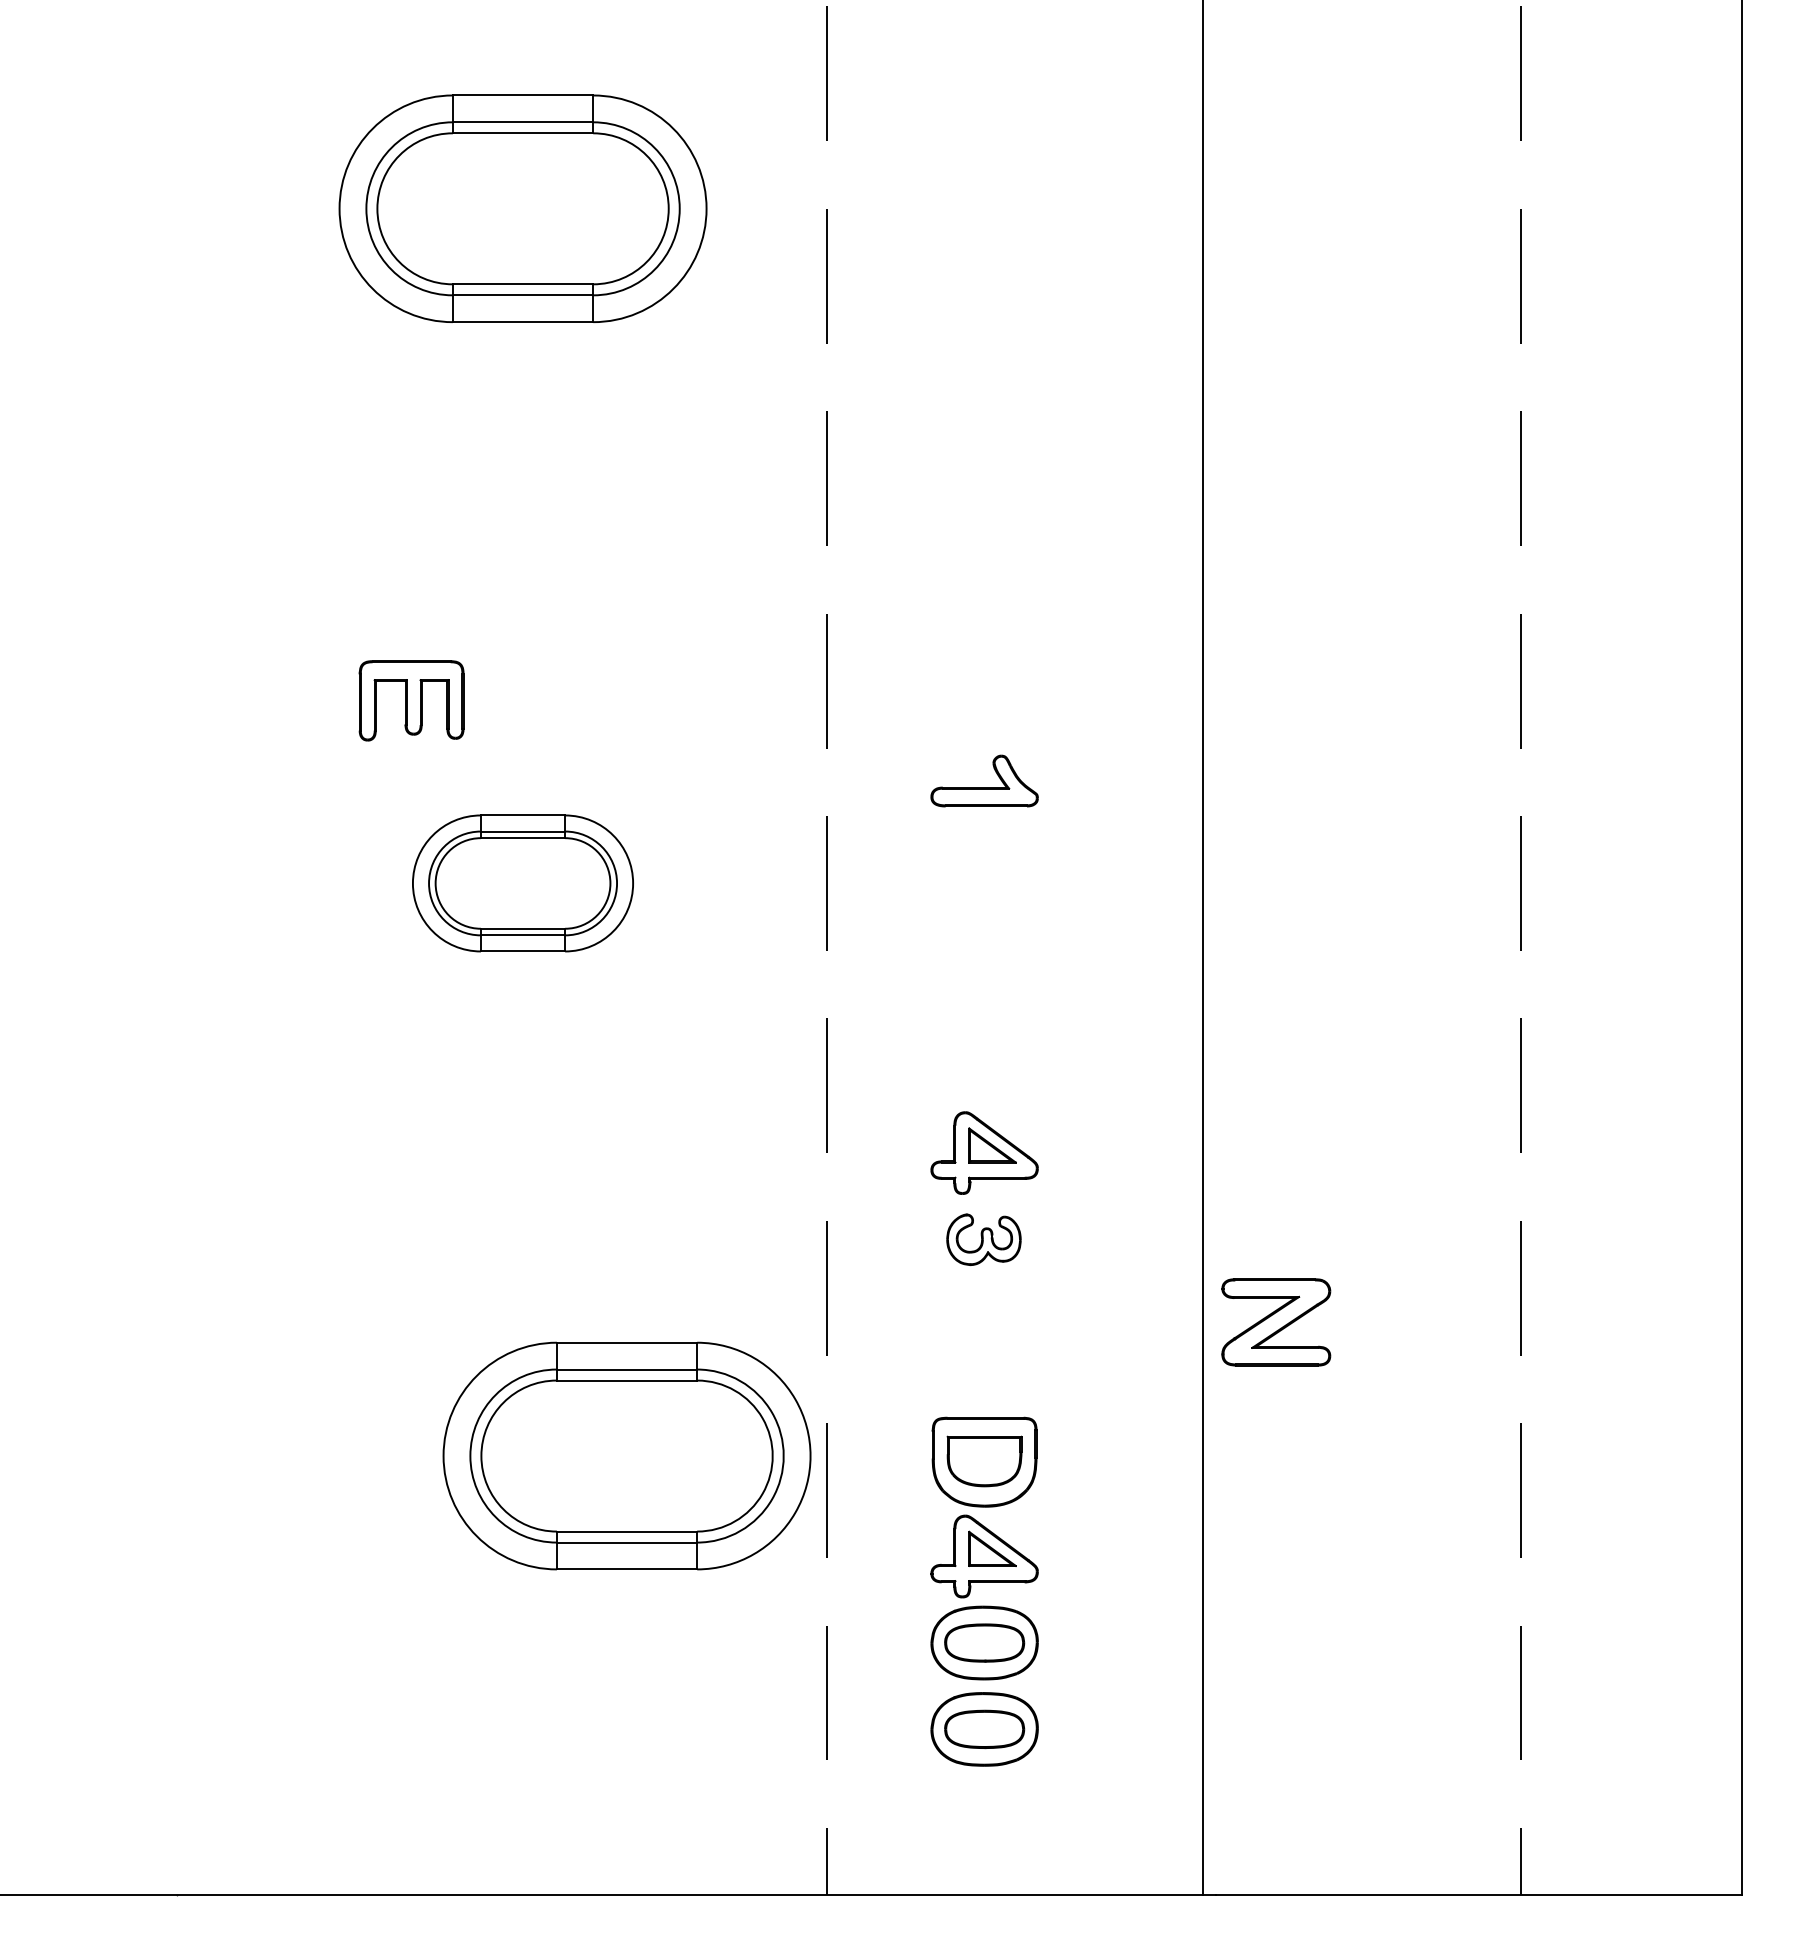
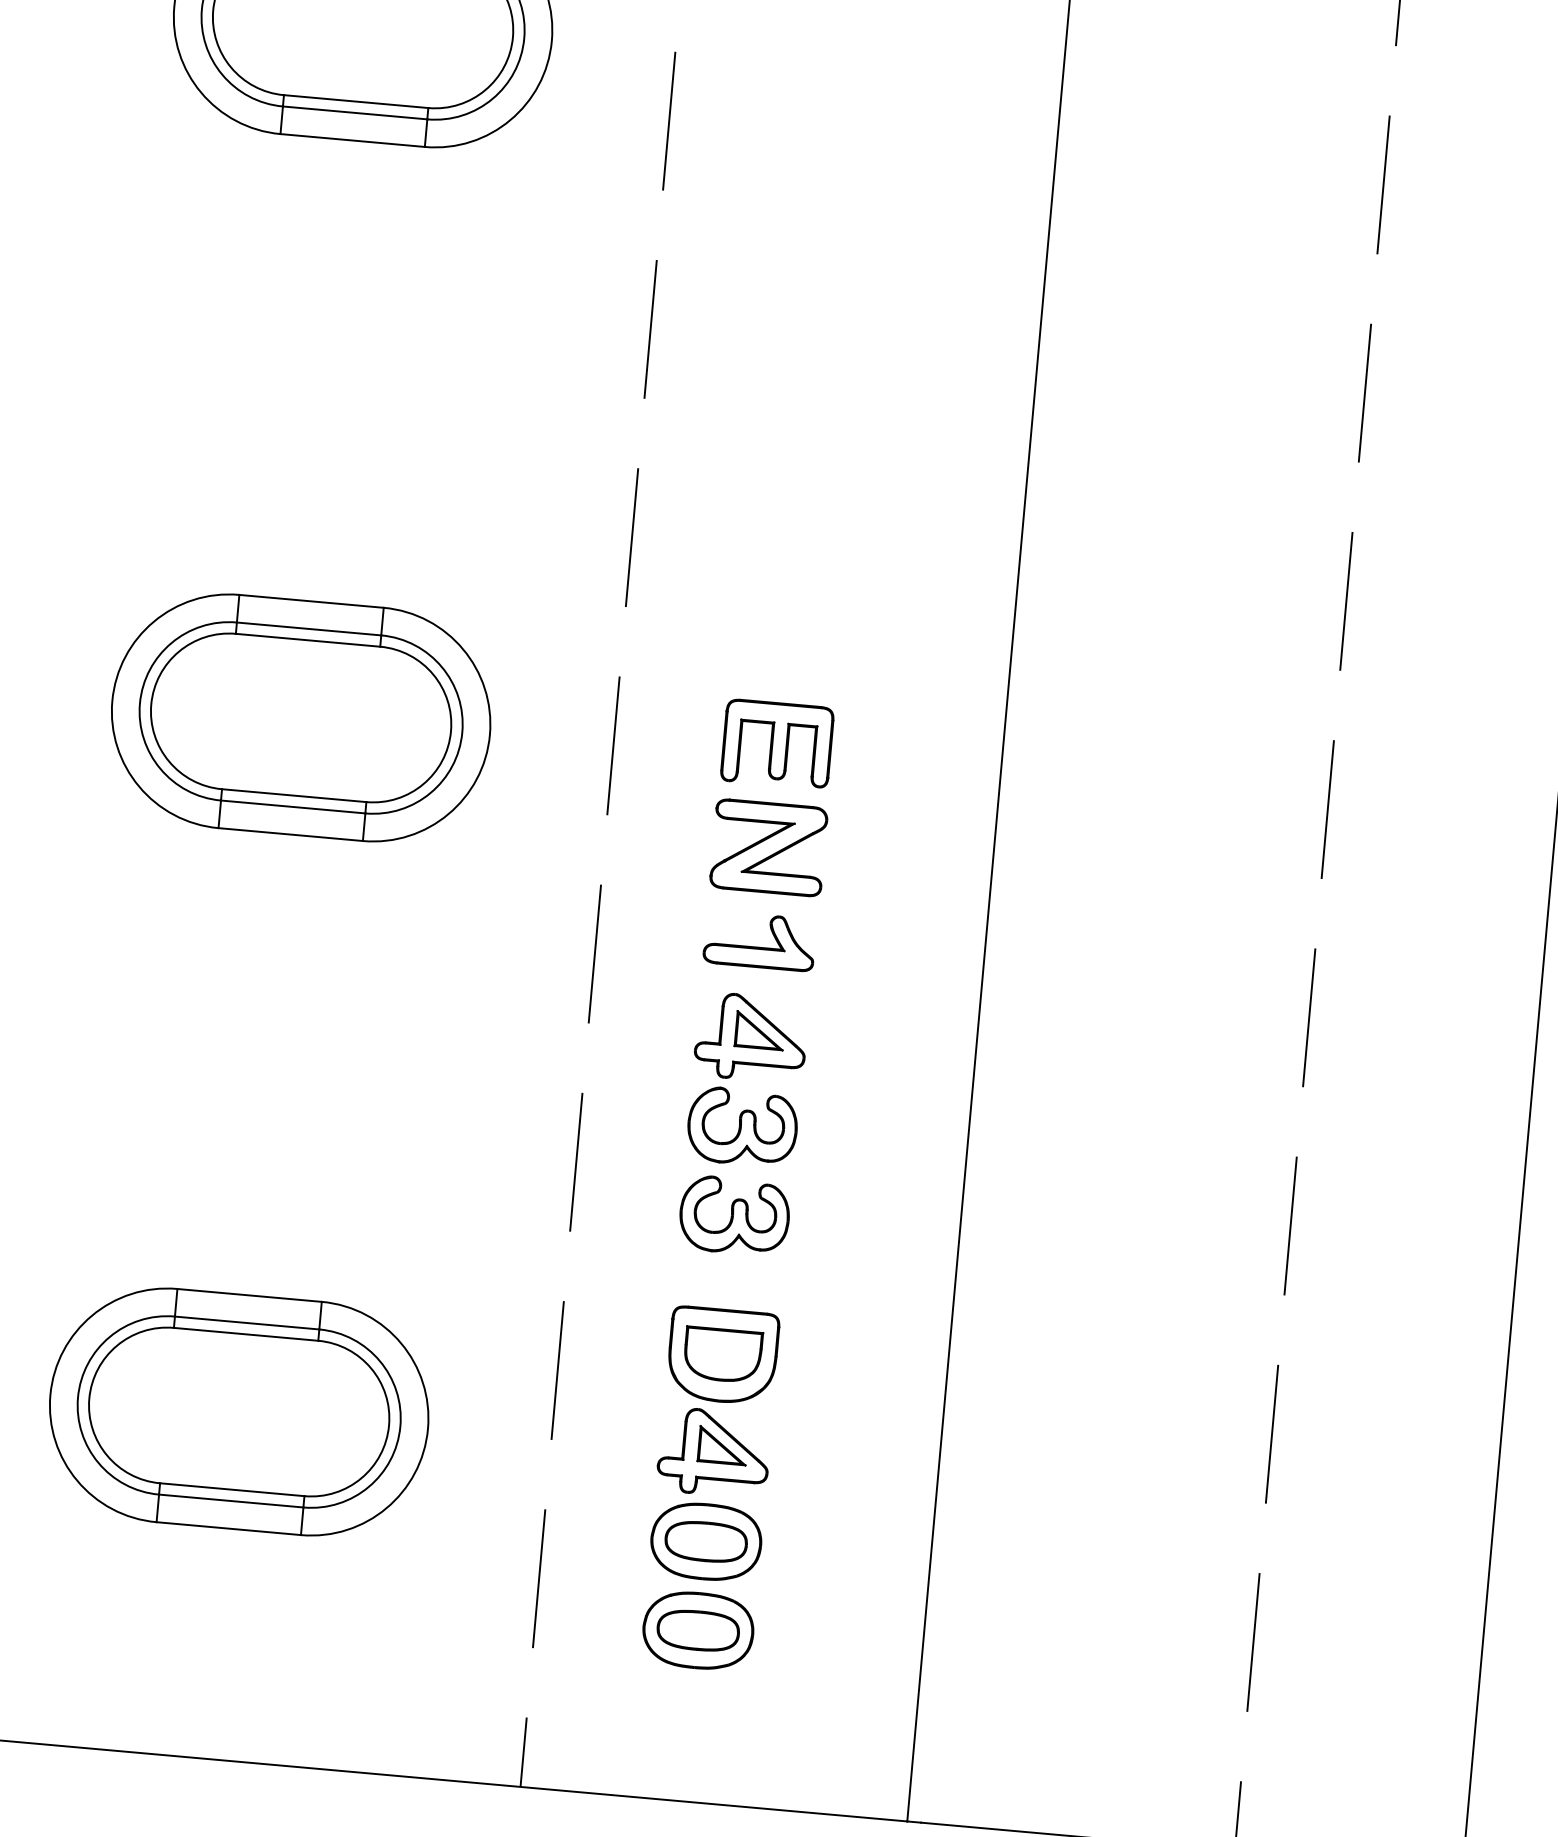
part: (411, 700) -> (777, 743), moved
part: (984, 787) -> (759, 947), moved
part: (522, 883) -> (300, 717), size x1.67
part: (983, 1239) -> (742, 1126), size x1.43
part: (1276, 1322) -> (769, 847), moved
part: (983, 1326) -> (734, 1216), added
part: (626, 1455) -> (238, 1411), moved

